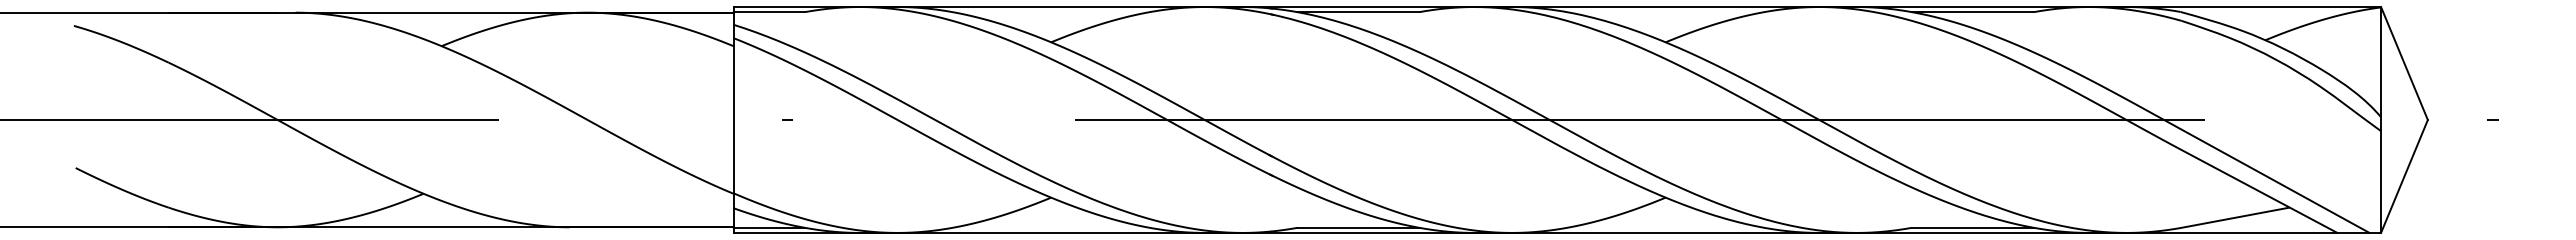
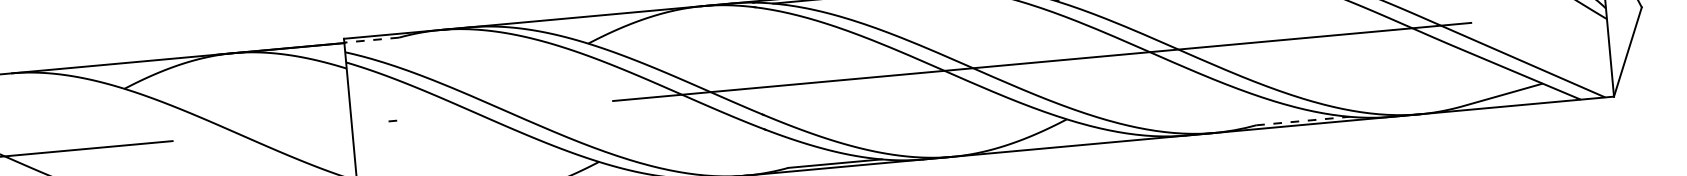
line: (769, 12) -> (371, 40), solid -> dashed
line: (1973, 227) -> (1303, 120), solid -> dashed

